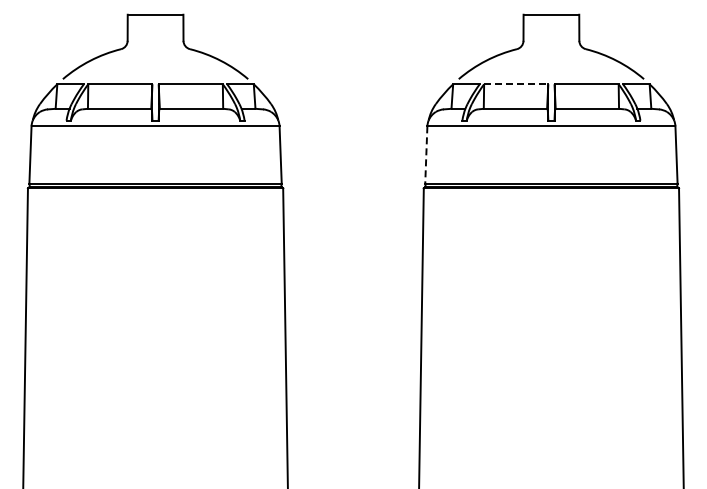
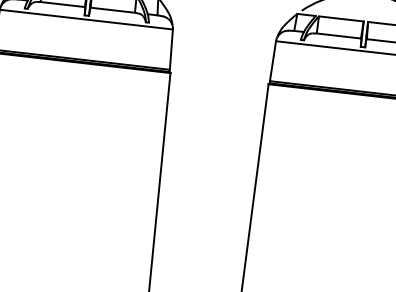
line: (516, 84) -> (341, 19), dashed -> solid
line: (426, 155) -> (273, 61), dashed -> solid

